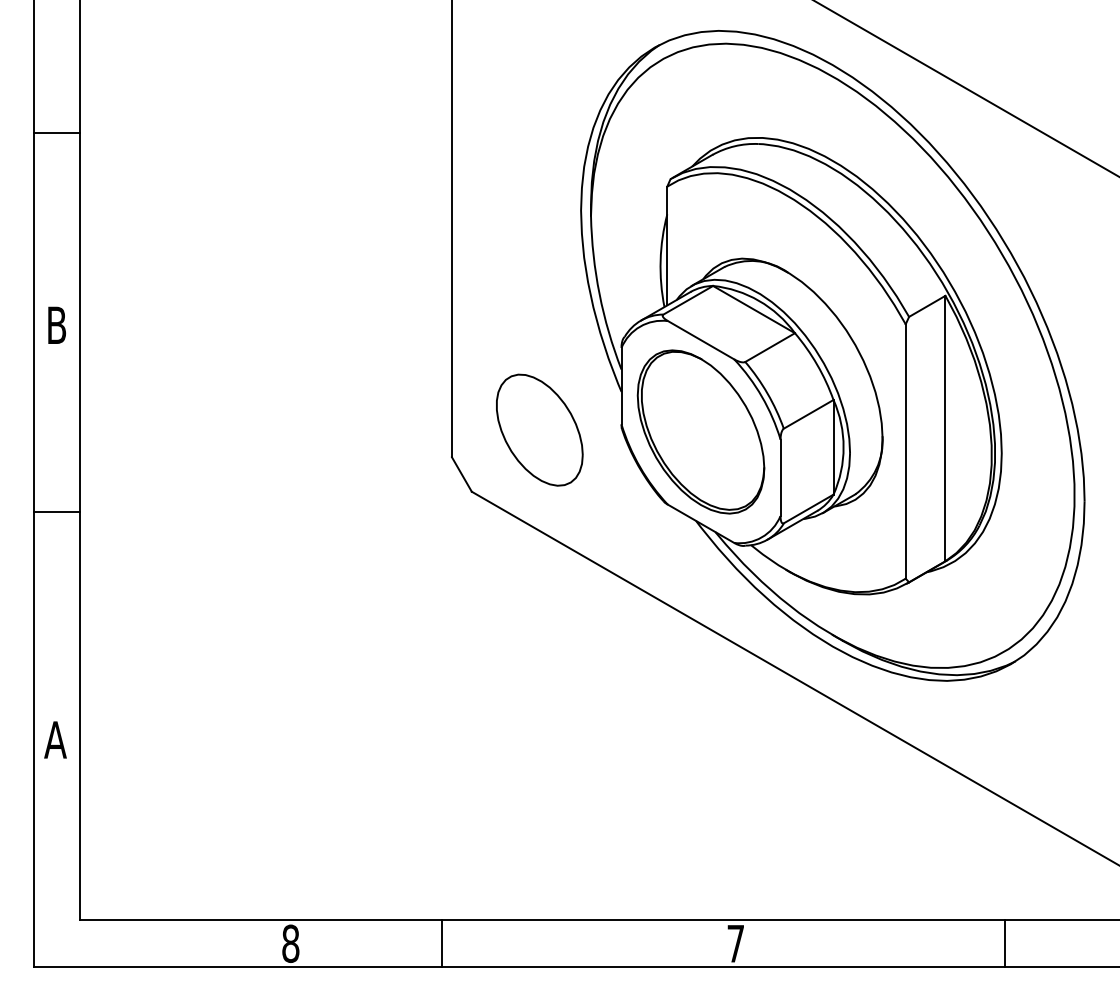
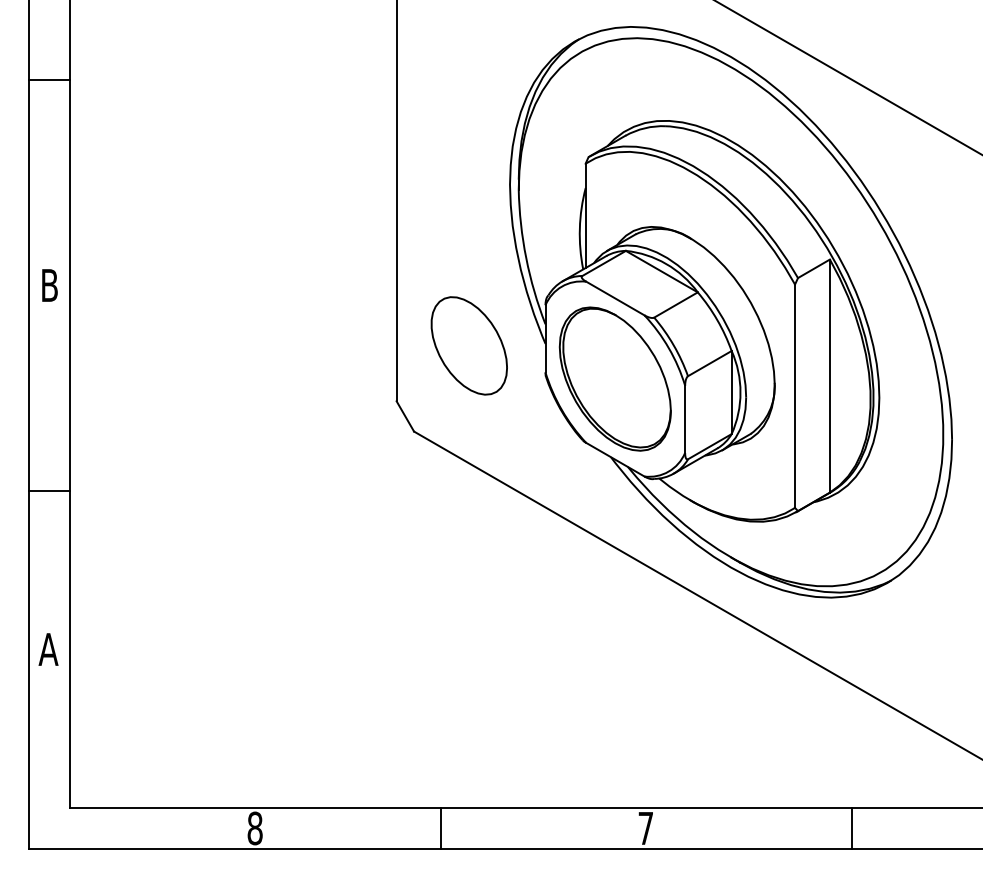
line: (56, 133) -> (49, 80), moved
part: (539, 429) -> (469, 345), moved
line: (56, 512) -> (49, 491), moved
line: (442, 943) -> (441, 828), moved
line: (1004, 943) -> (851, 828), moved

